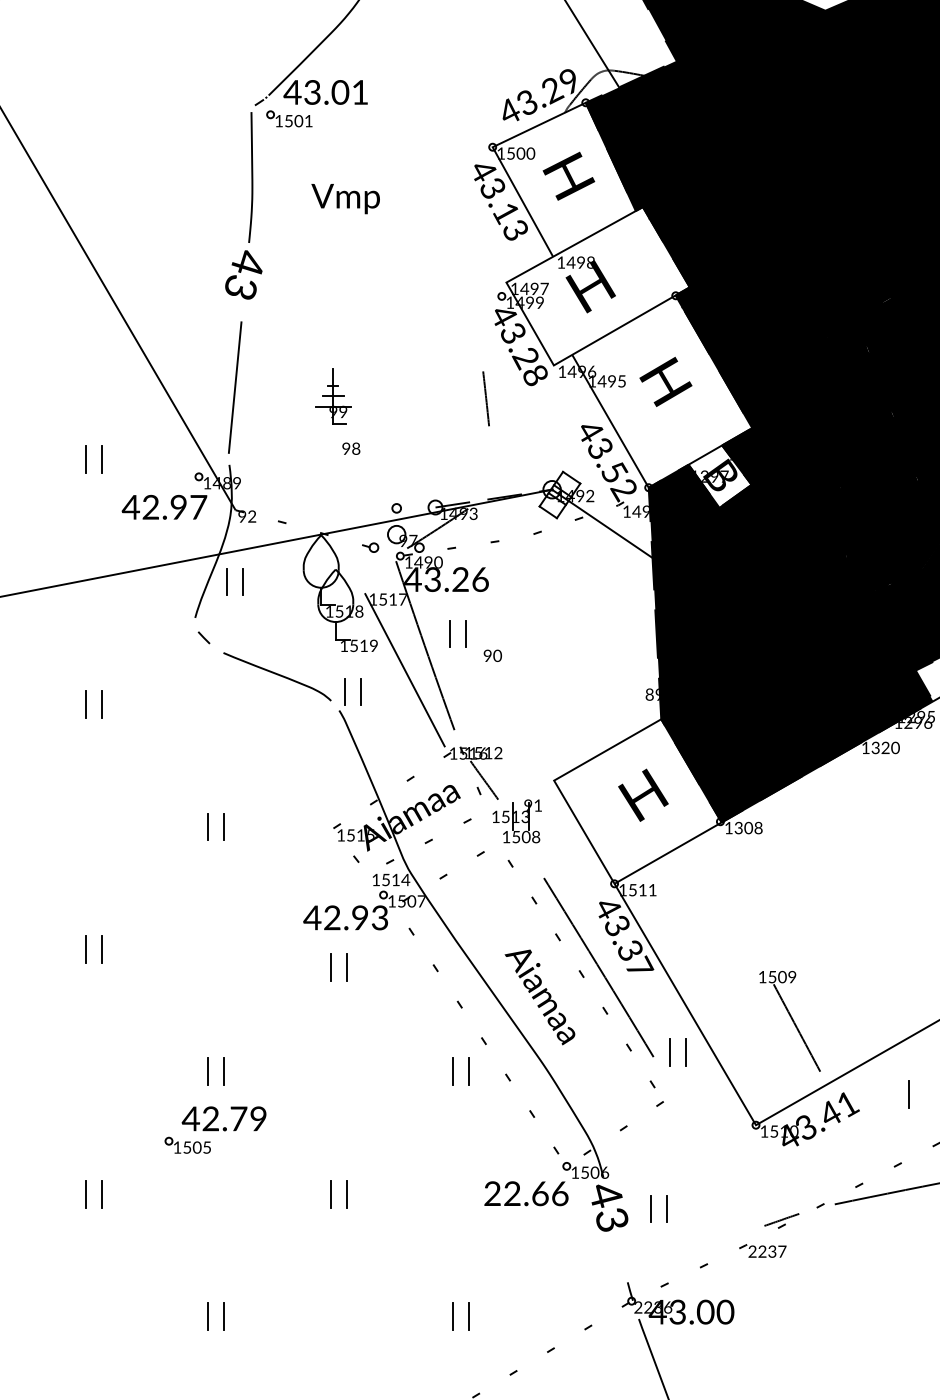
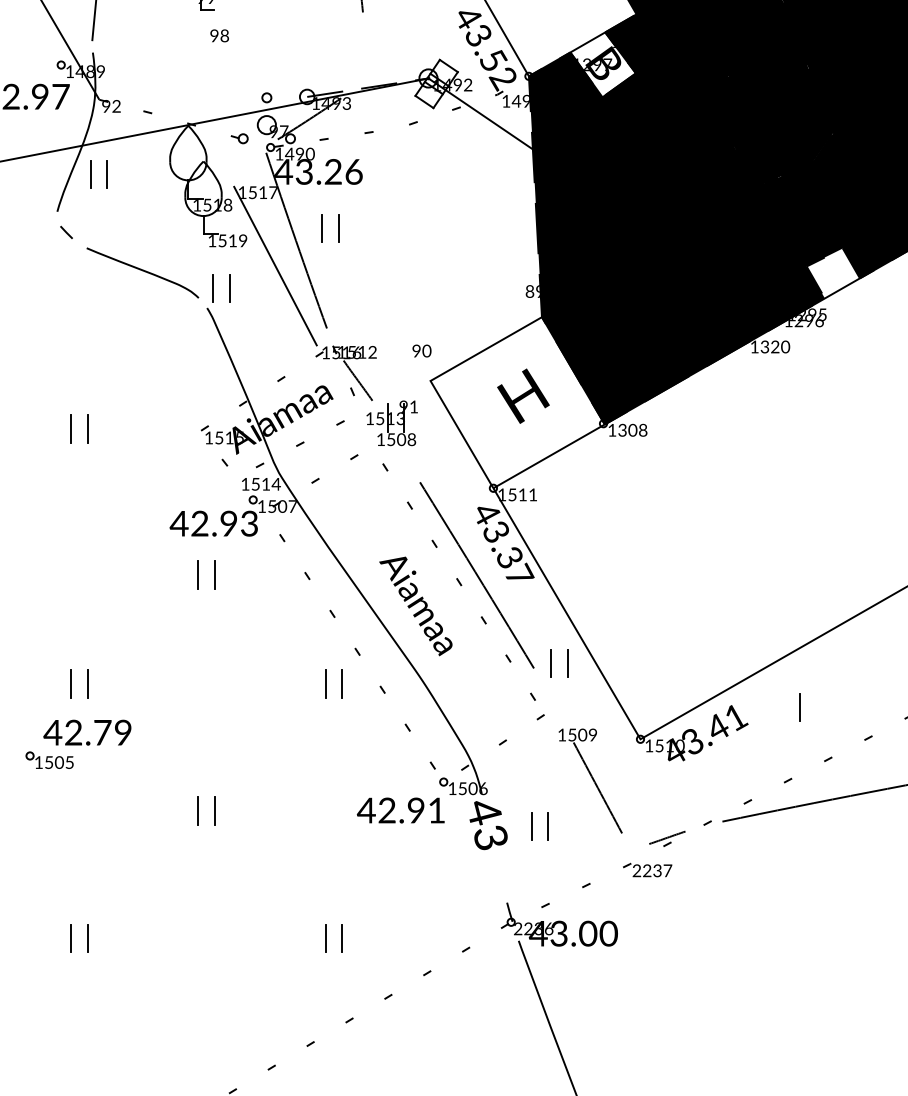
text: (492, 655) -> (421, 350), moved
part: (789, 1021) -> (590, 781), moved
text: (525, 1193) -> (400, 810), 22.66 -> 42.91

